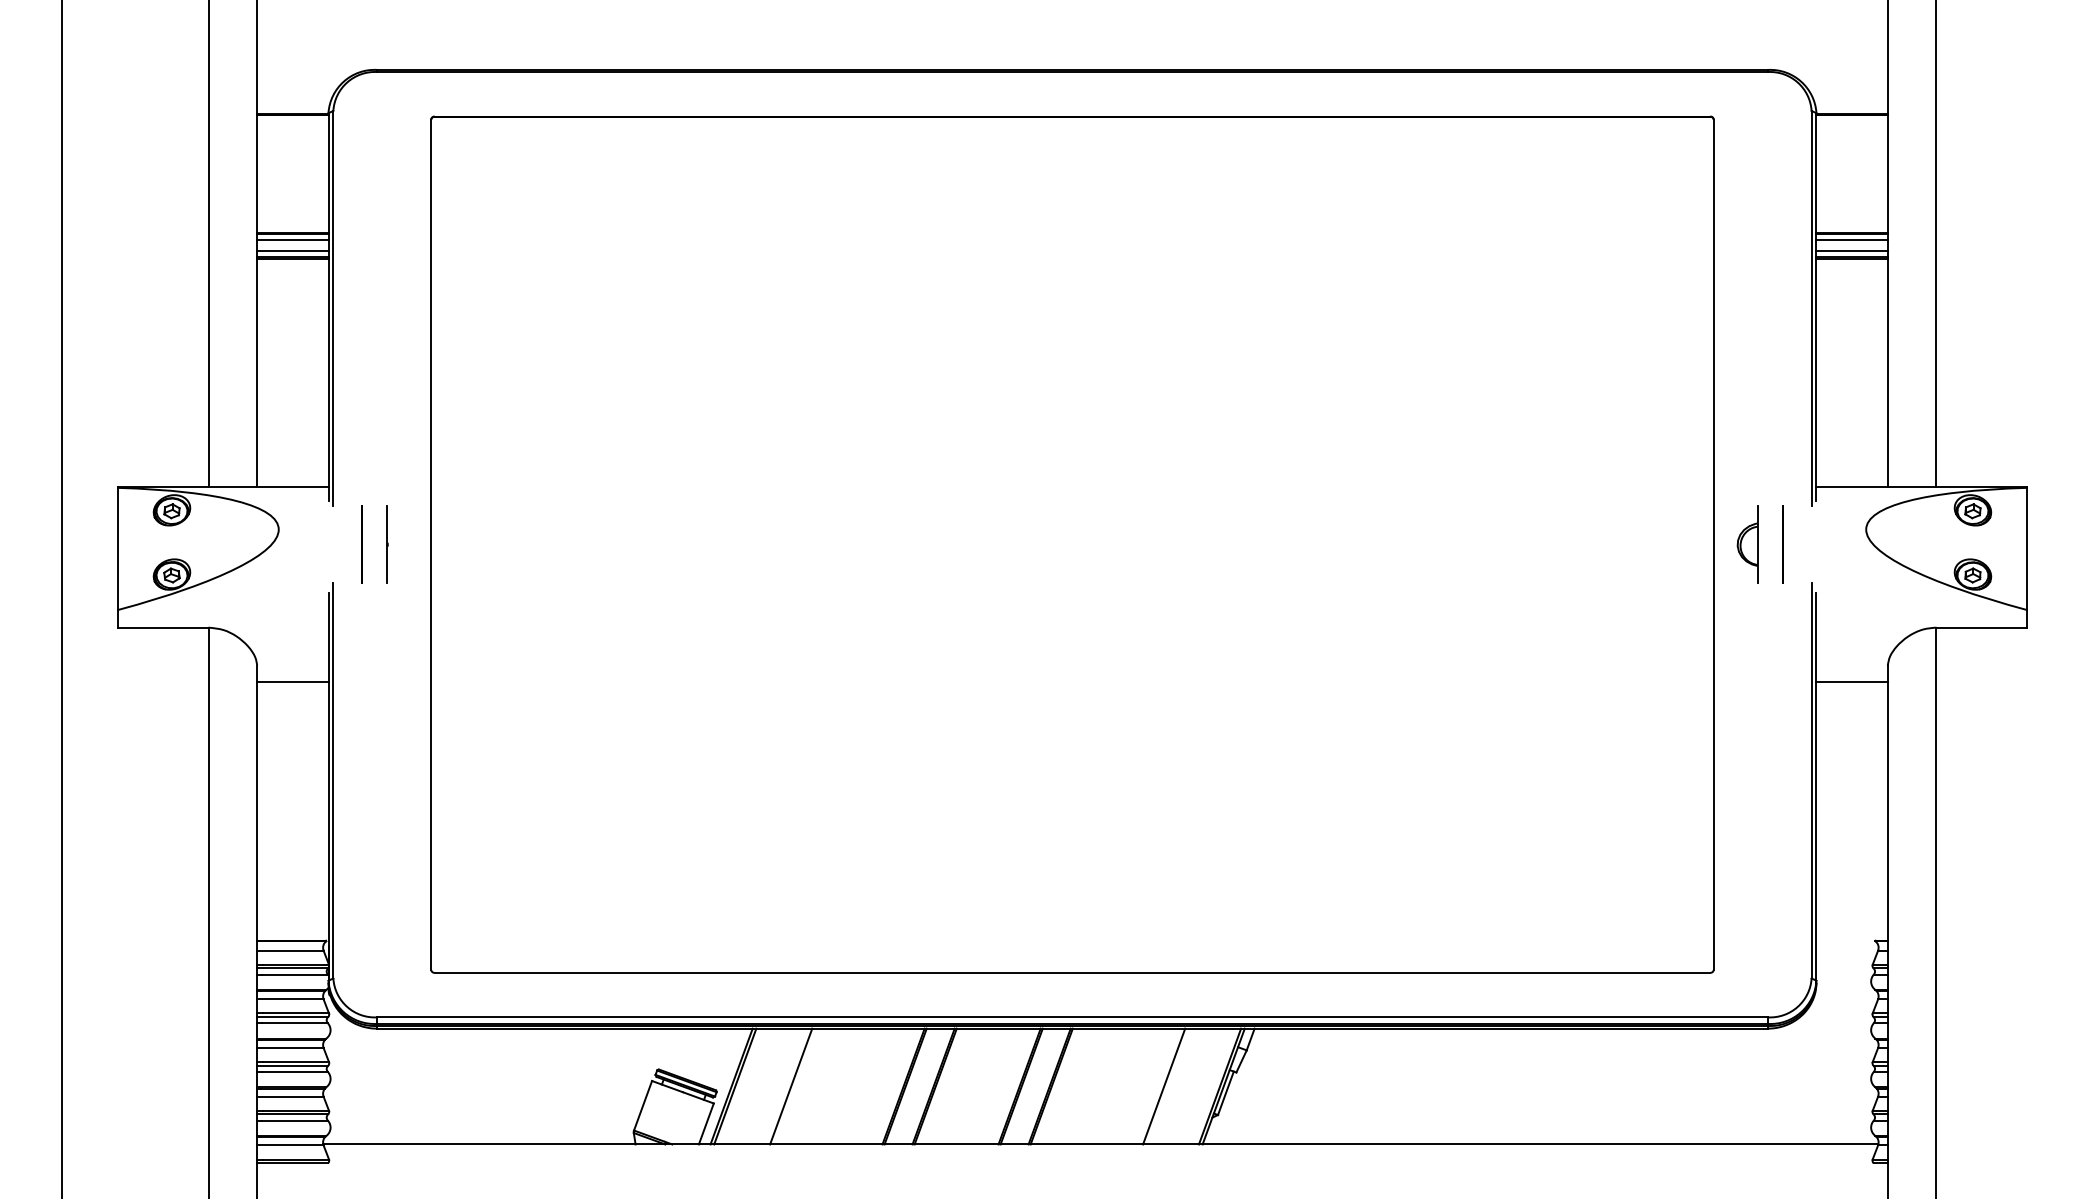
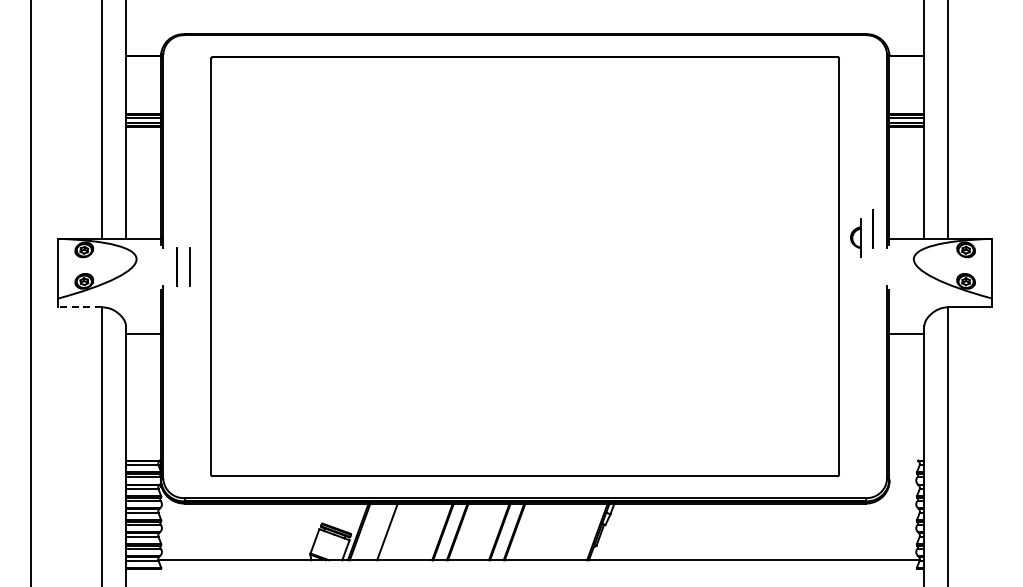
part: (1747, 544) -> (855, 237), moved
line: (1781, 544) -> (872, 228), moved
line: (162, 628) -> (79, 307), solid -> dashed
line: (1162, 1085) -> (569, 531), removed

